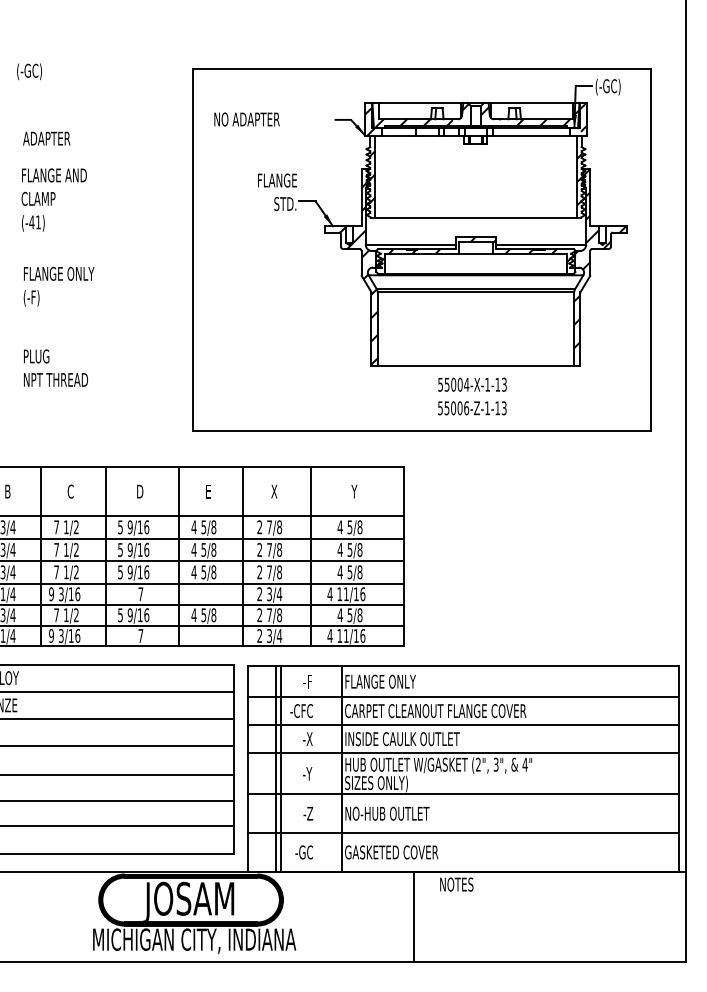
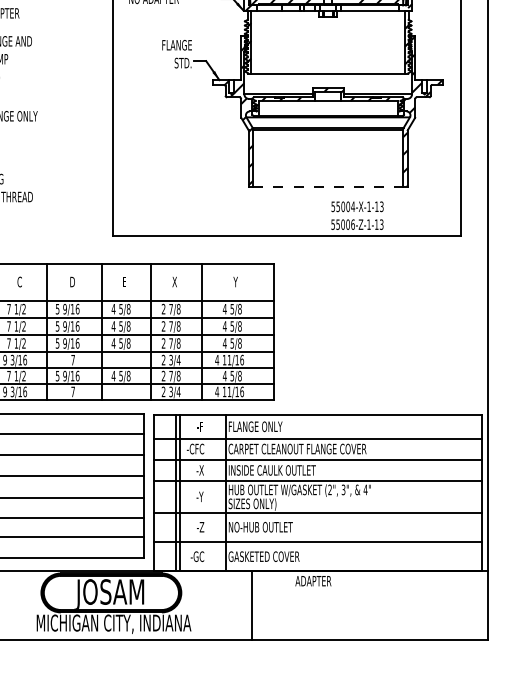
line: (476, 366) -> (328, 186), solid -> dashed
text: (472, 396) -> (357, 215), moved
text: (456, 884) -> (313, 581), NOTES -> ADAPTER
line: (414, 916) -> (252, 605), moved

